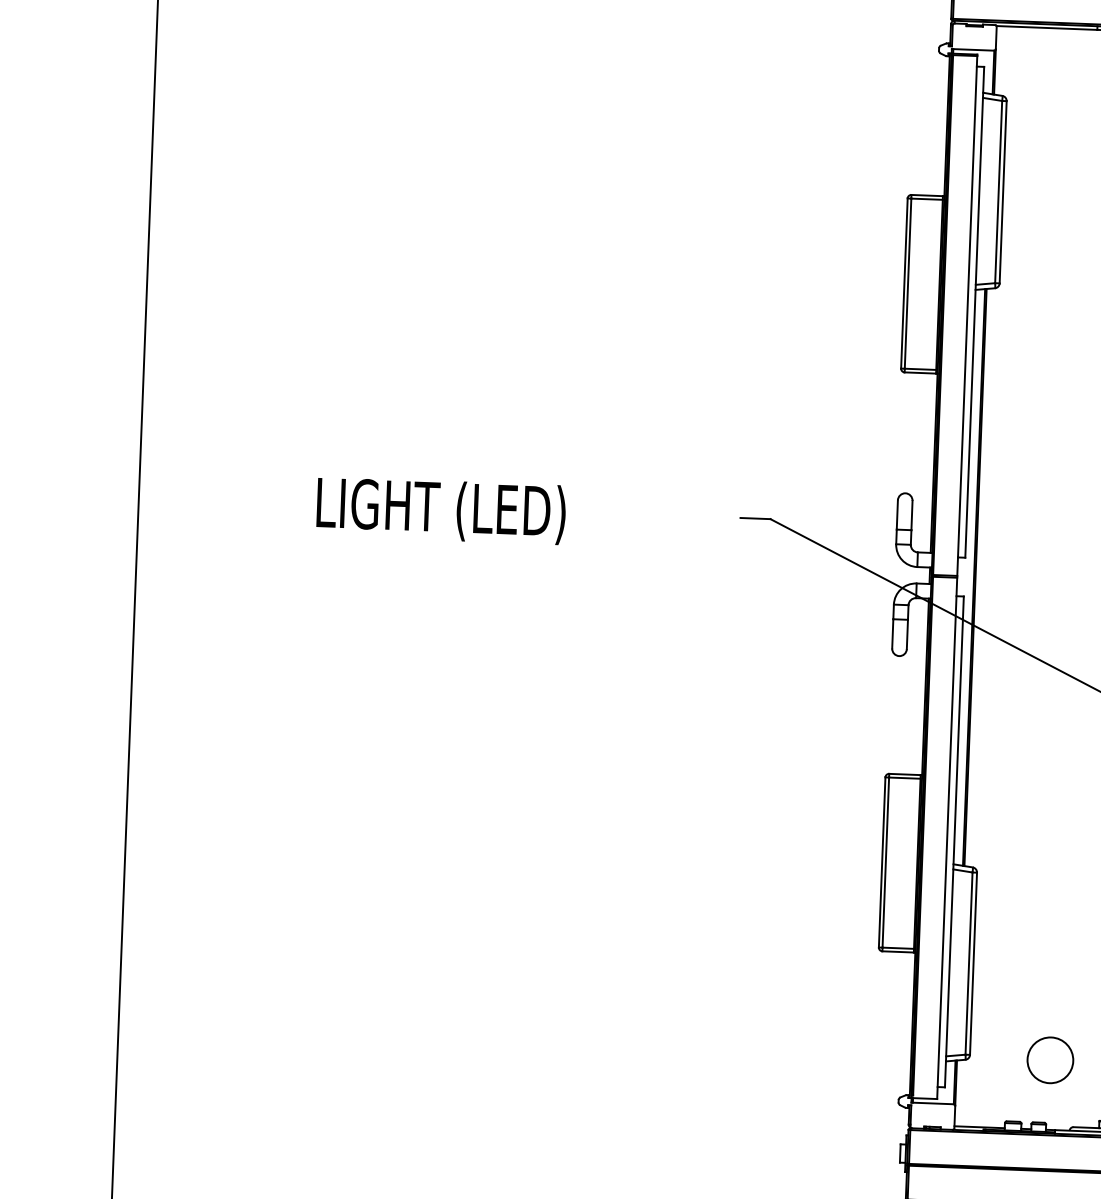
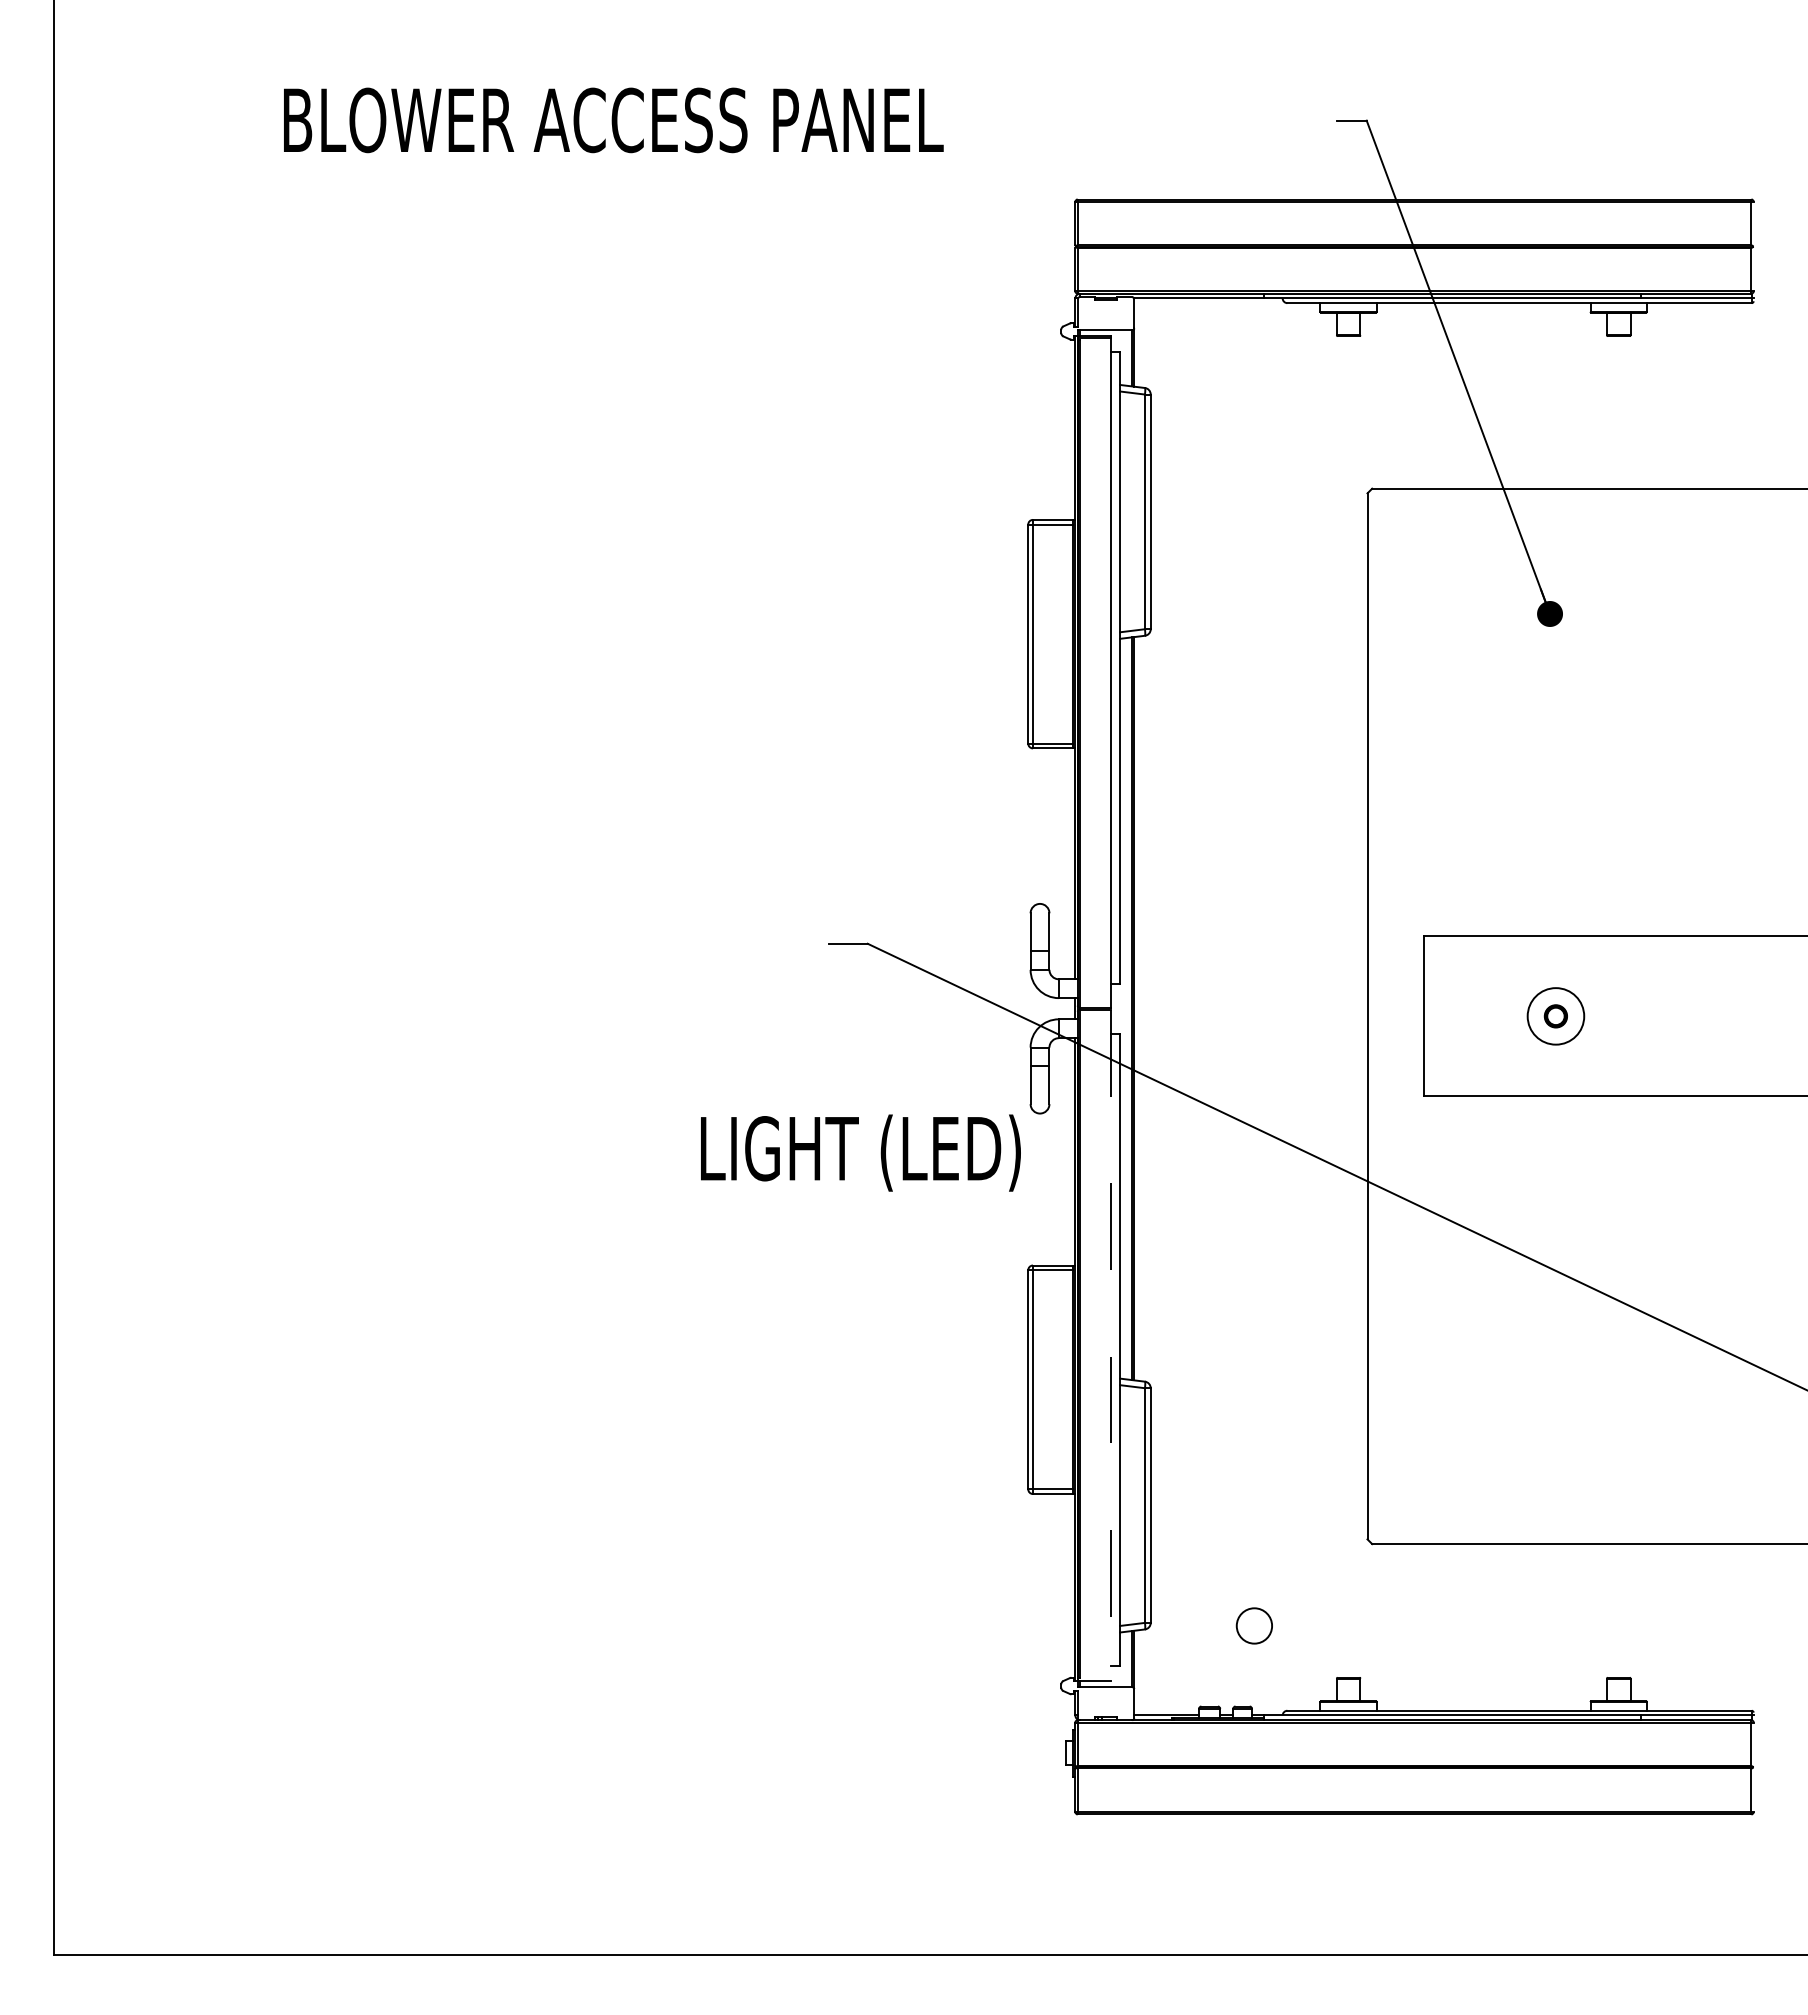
text: (441, 510) -> (860, 1152), moved
line: (947, 838) -> (1110, 1345), solid -> dashed
circle: (1050, 1059) -> (1254, 1625), size x0.6

